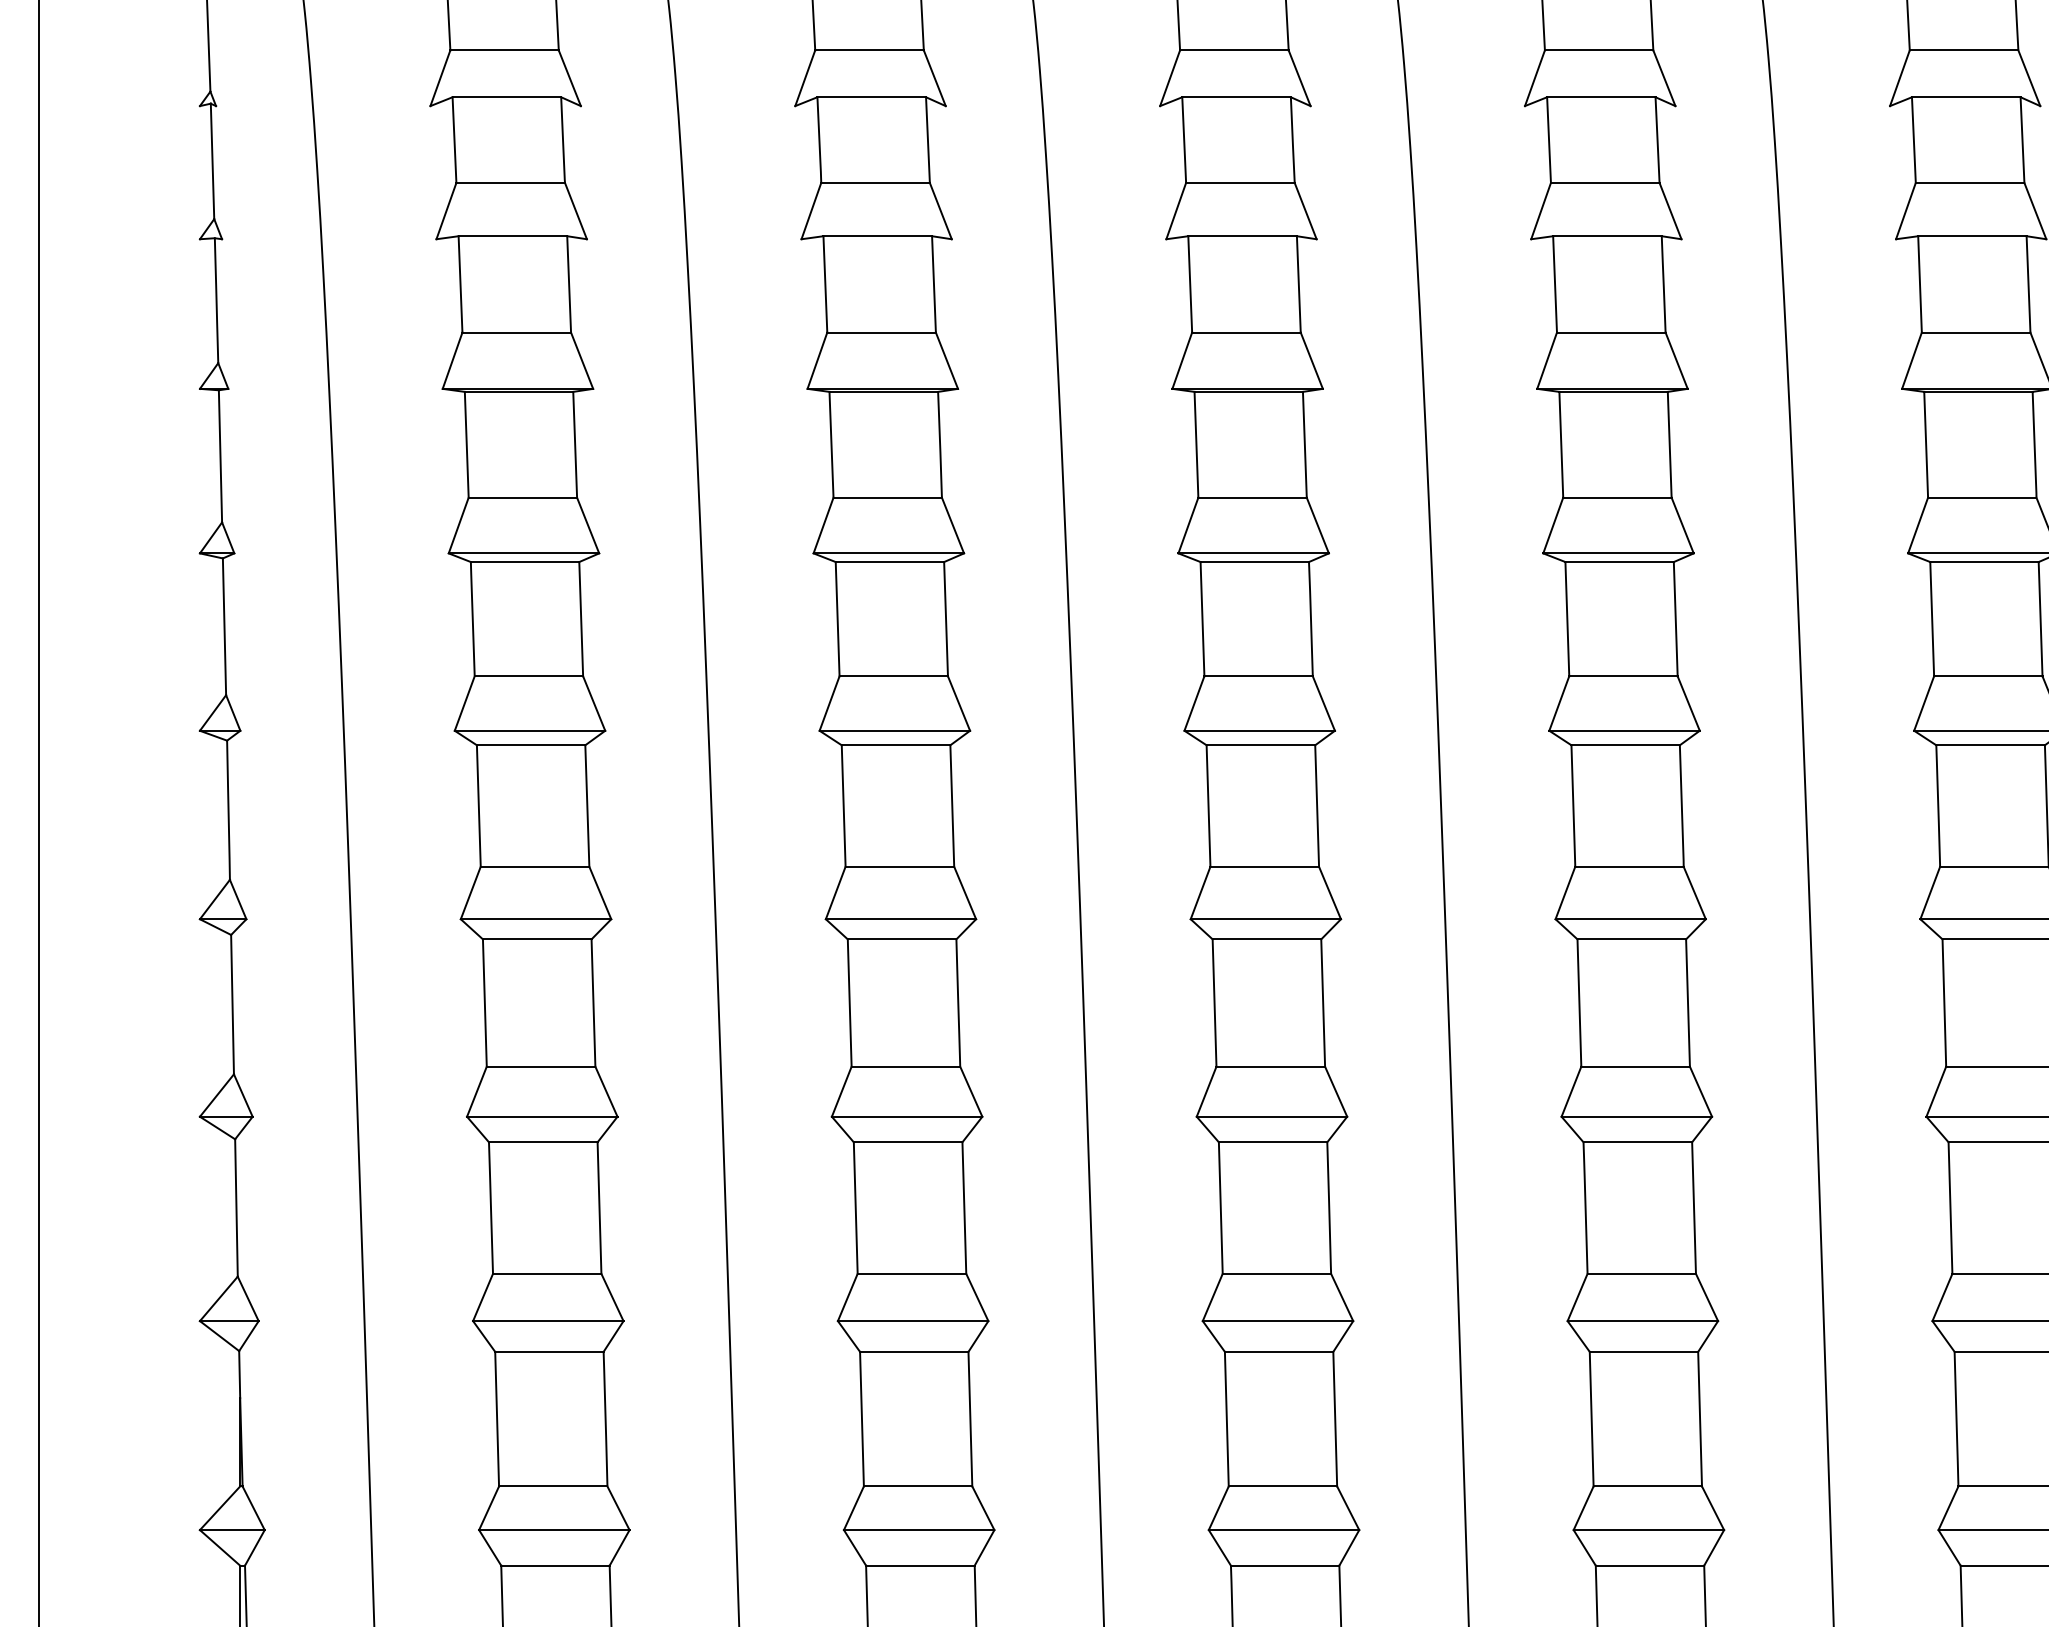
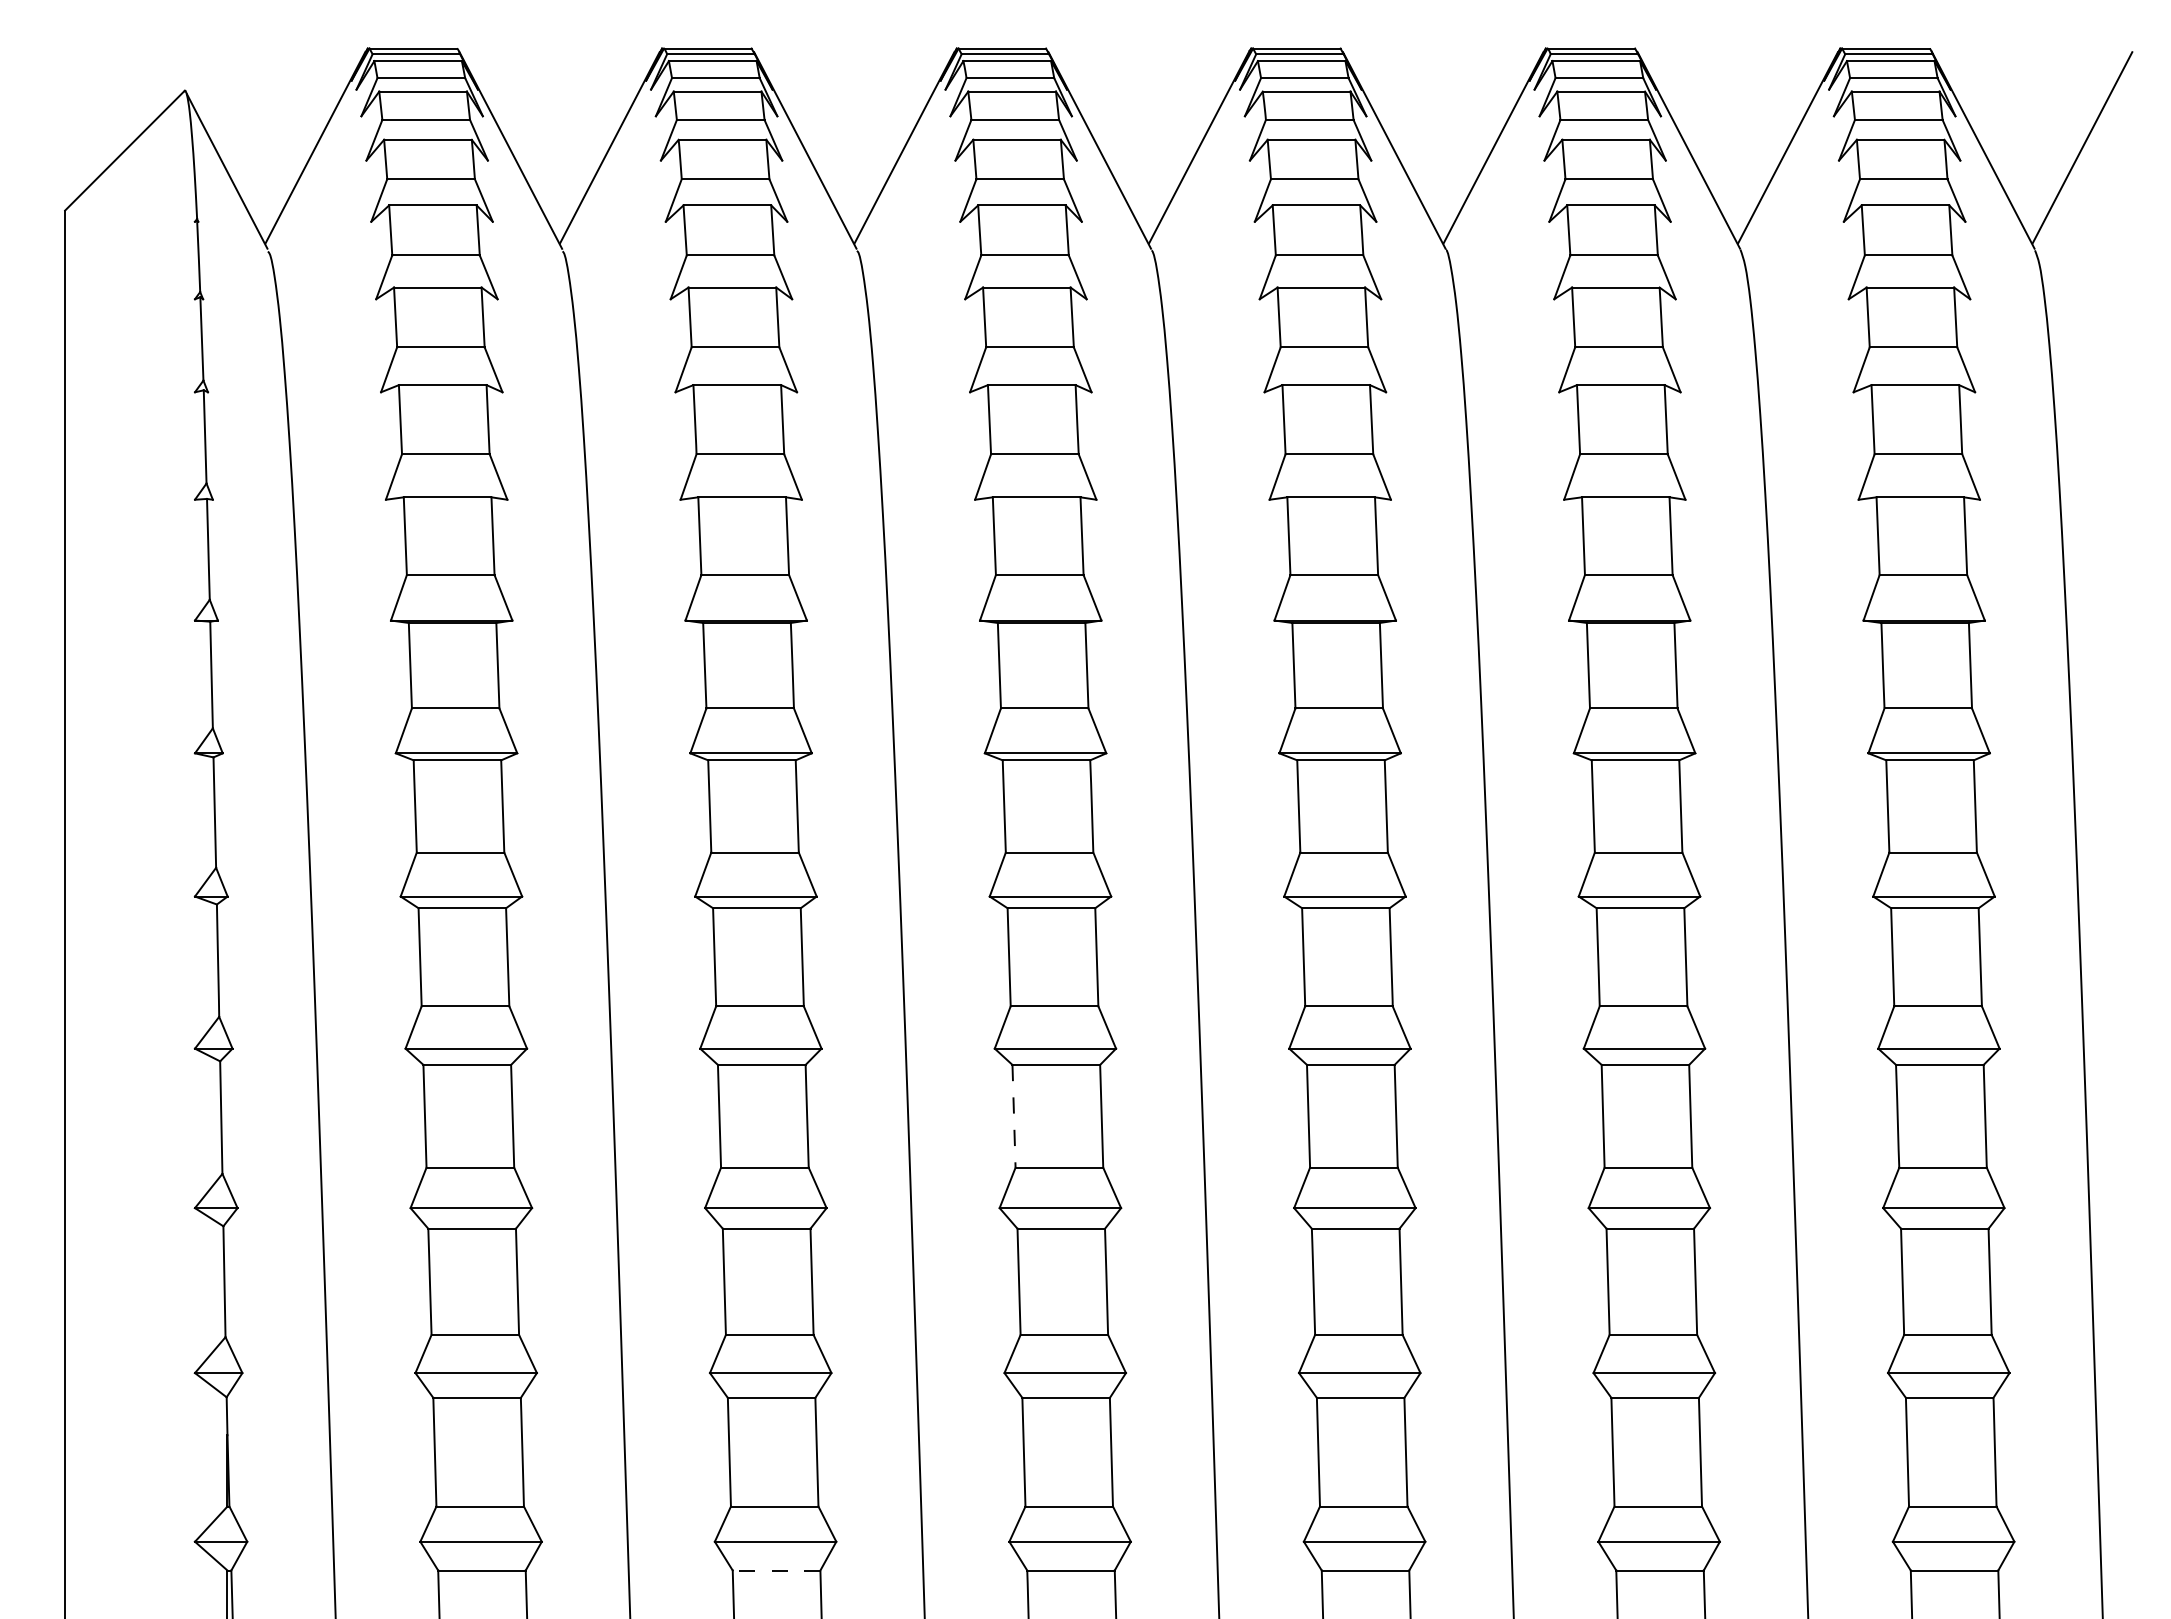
line: (1215, 1003) -> (1014, 1116), solid -> dashed
line: (920, 1565) -> (776, 1570), solid -> dashed

